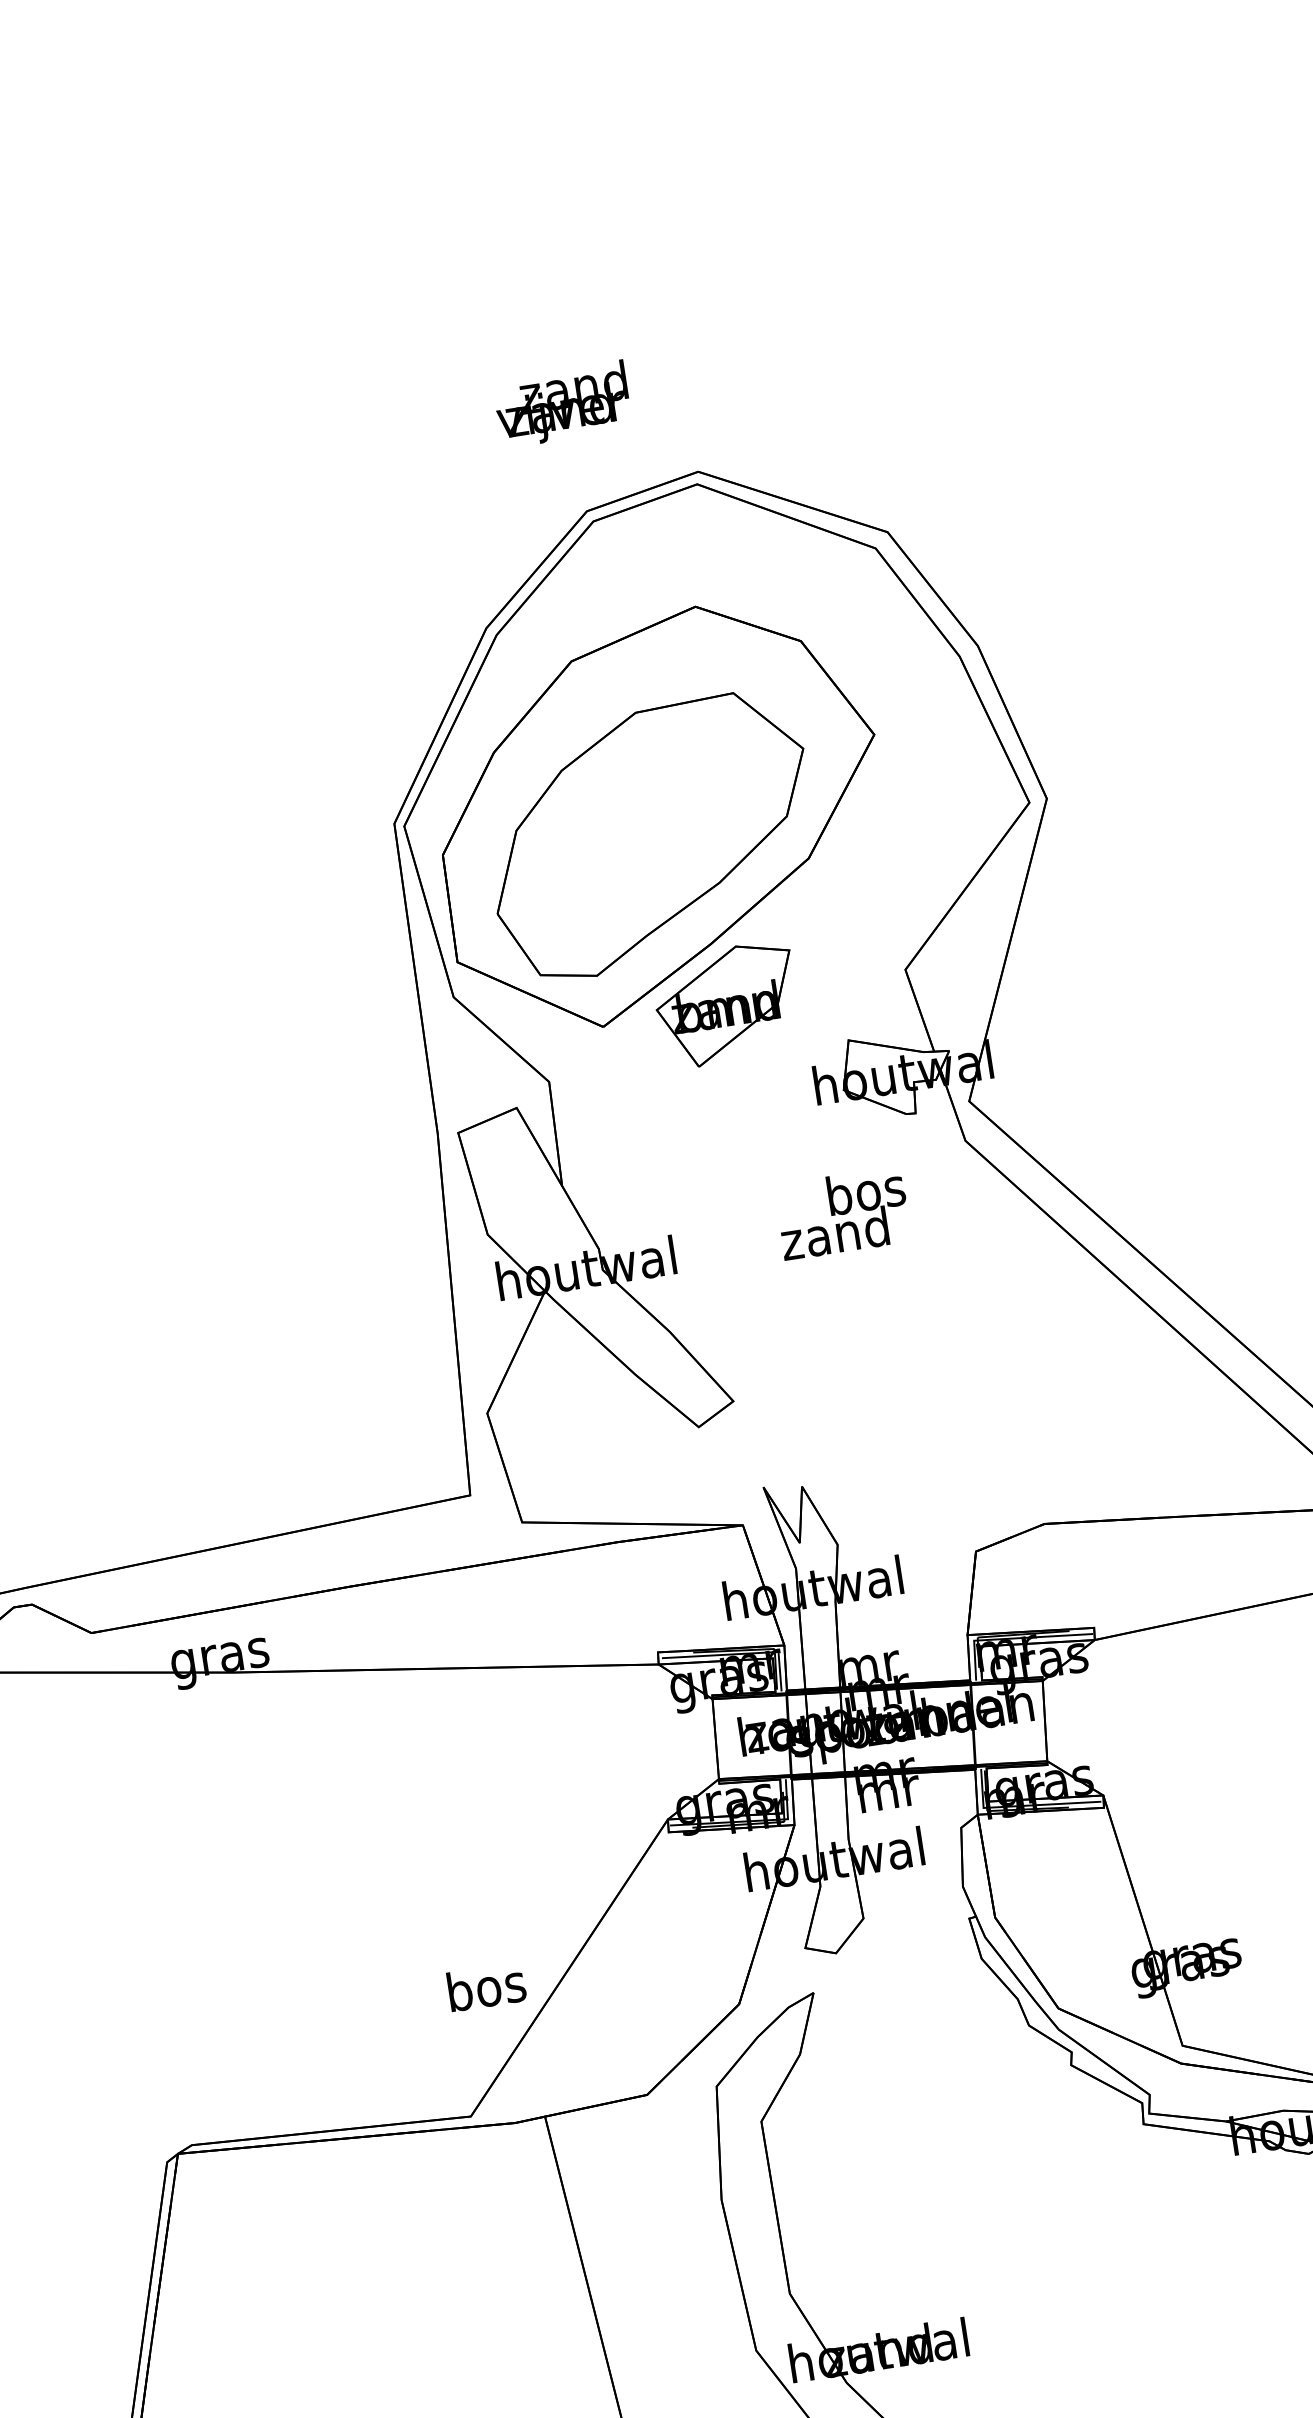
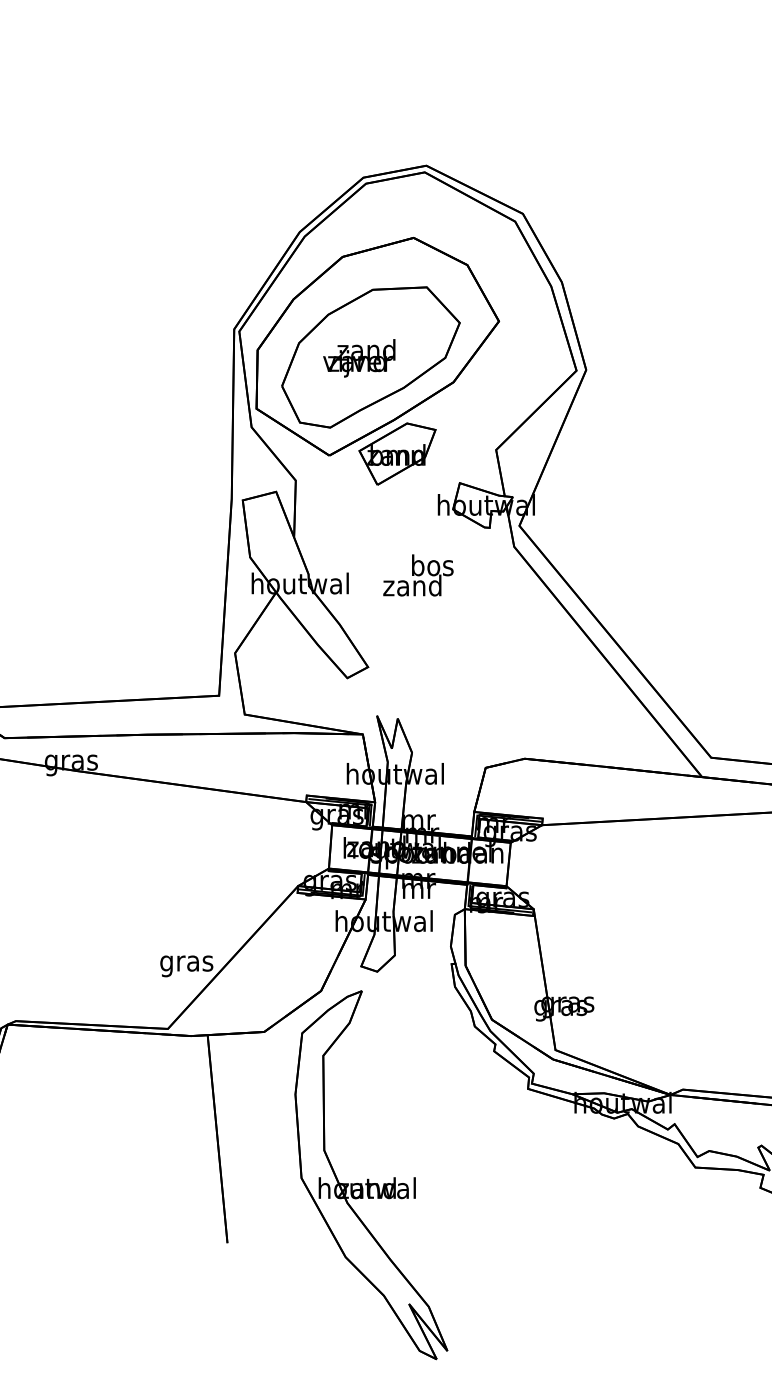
text: (563, 404) -> (359, 358), moved
text: (843, 1213) -> (418, 575), moved
text: (486, 1992) -> (186, 963), bos -> gras

